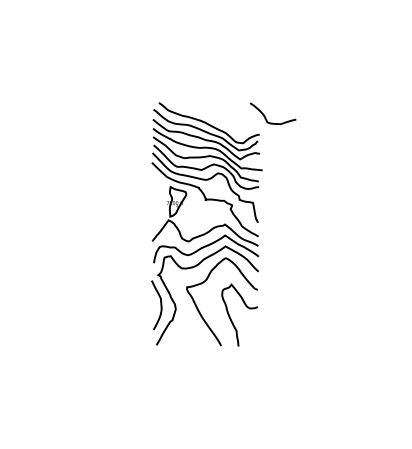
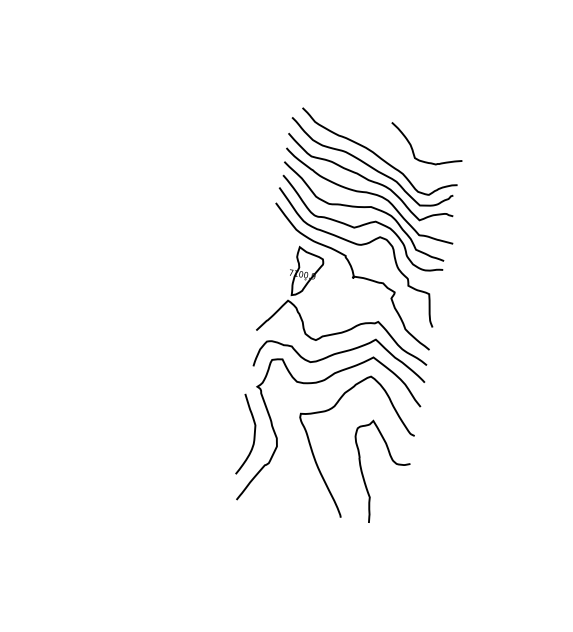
curve: (266, 117) -> (414, 149), moved

